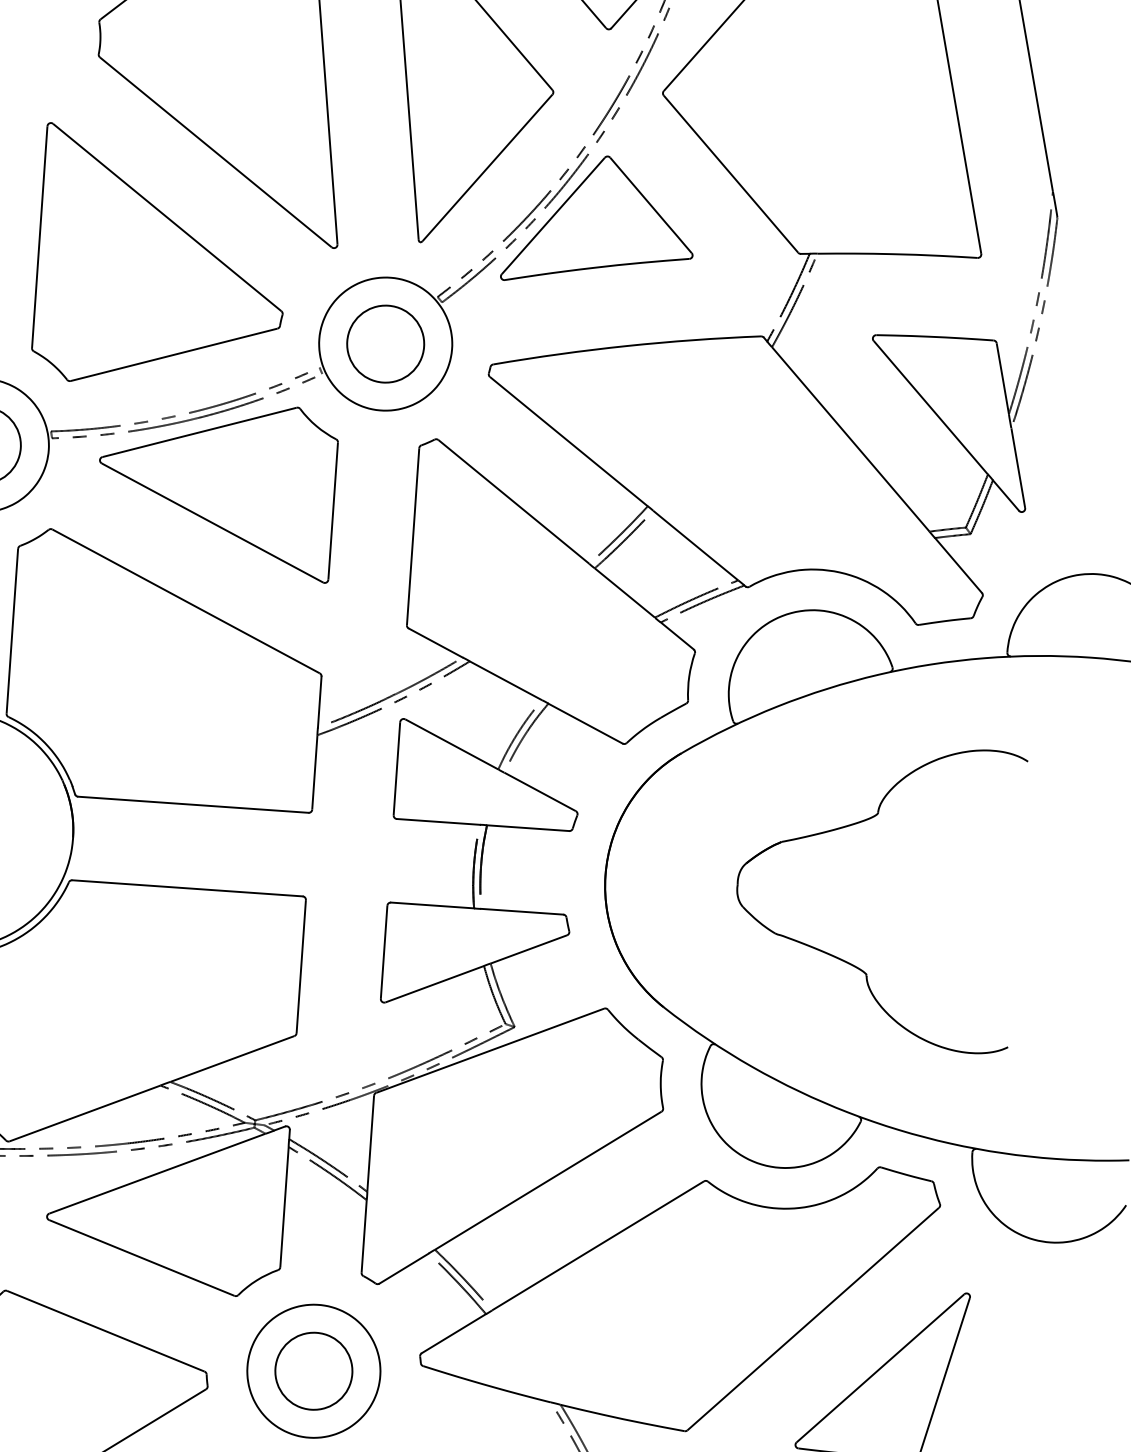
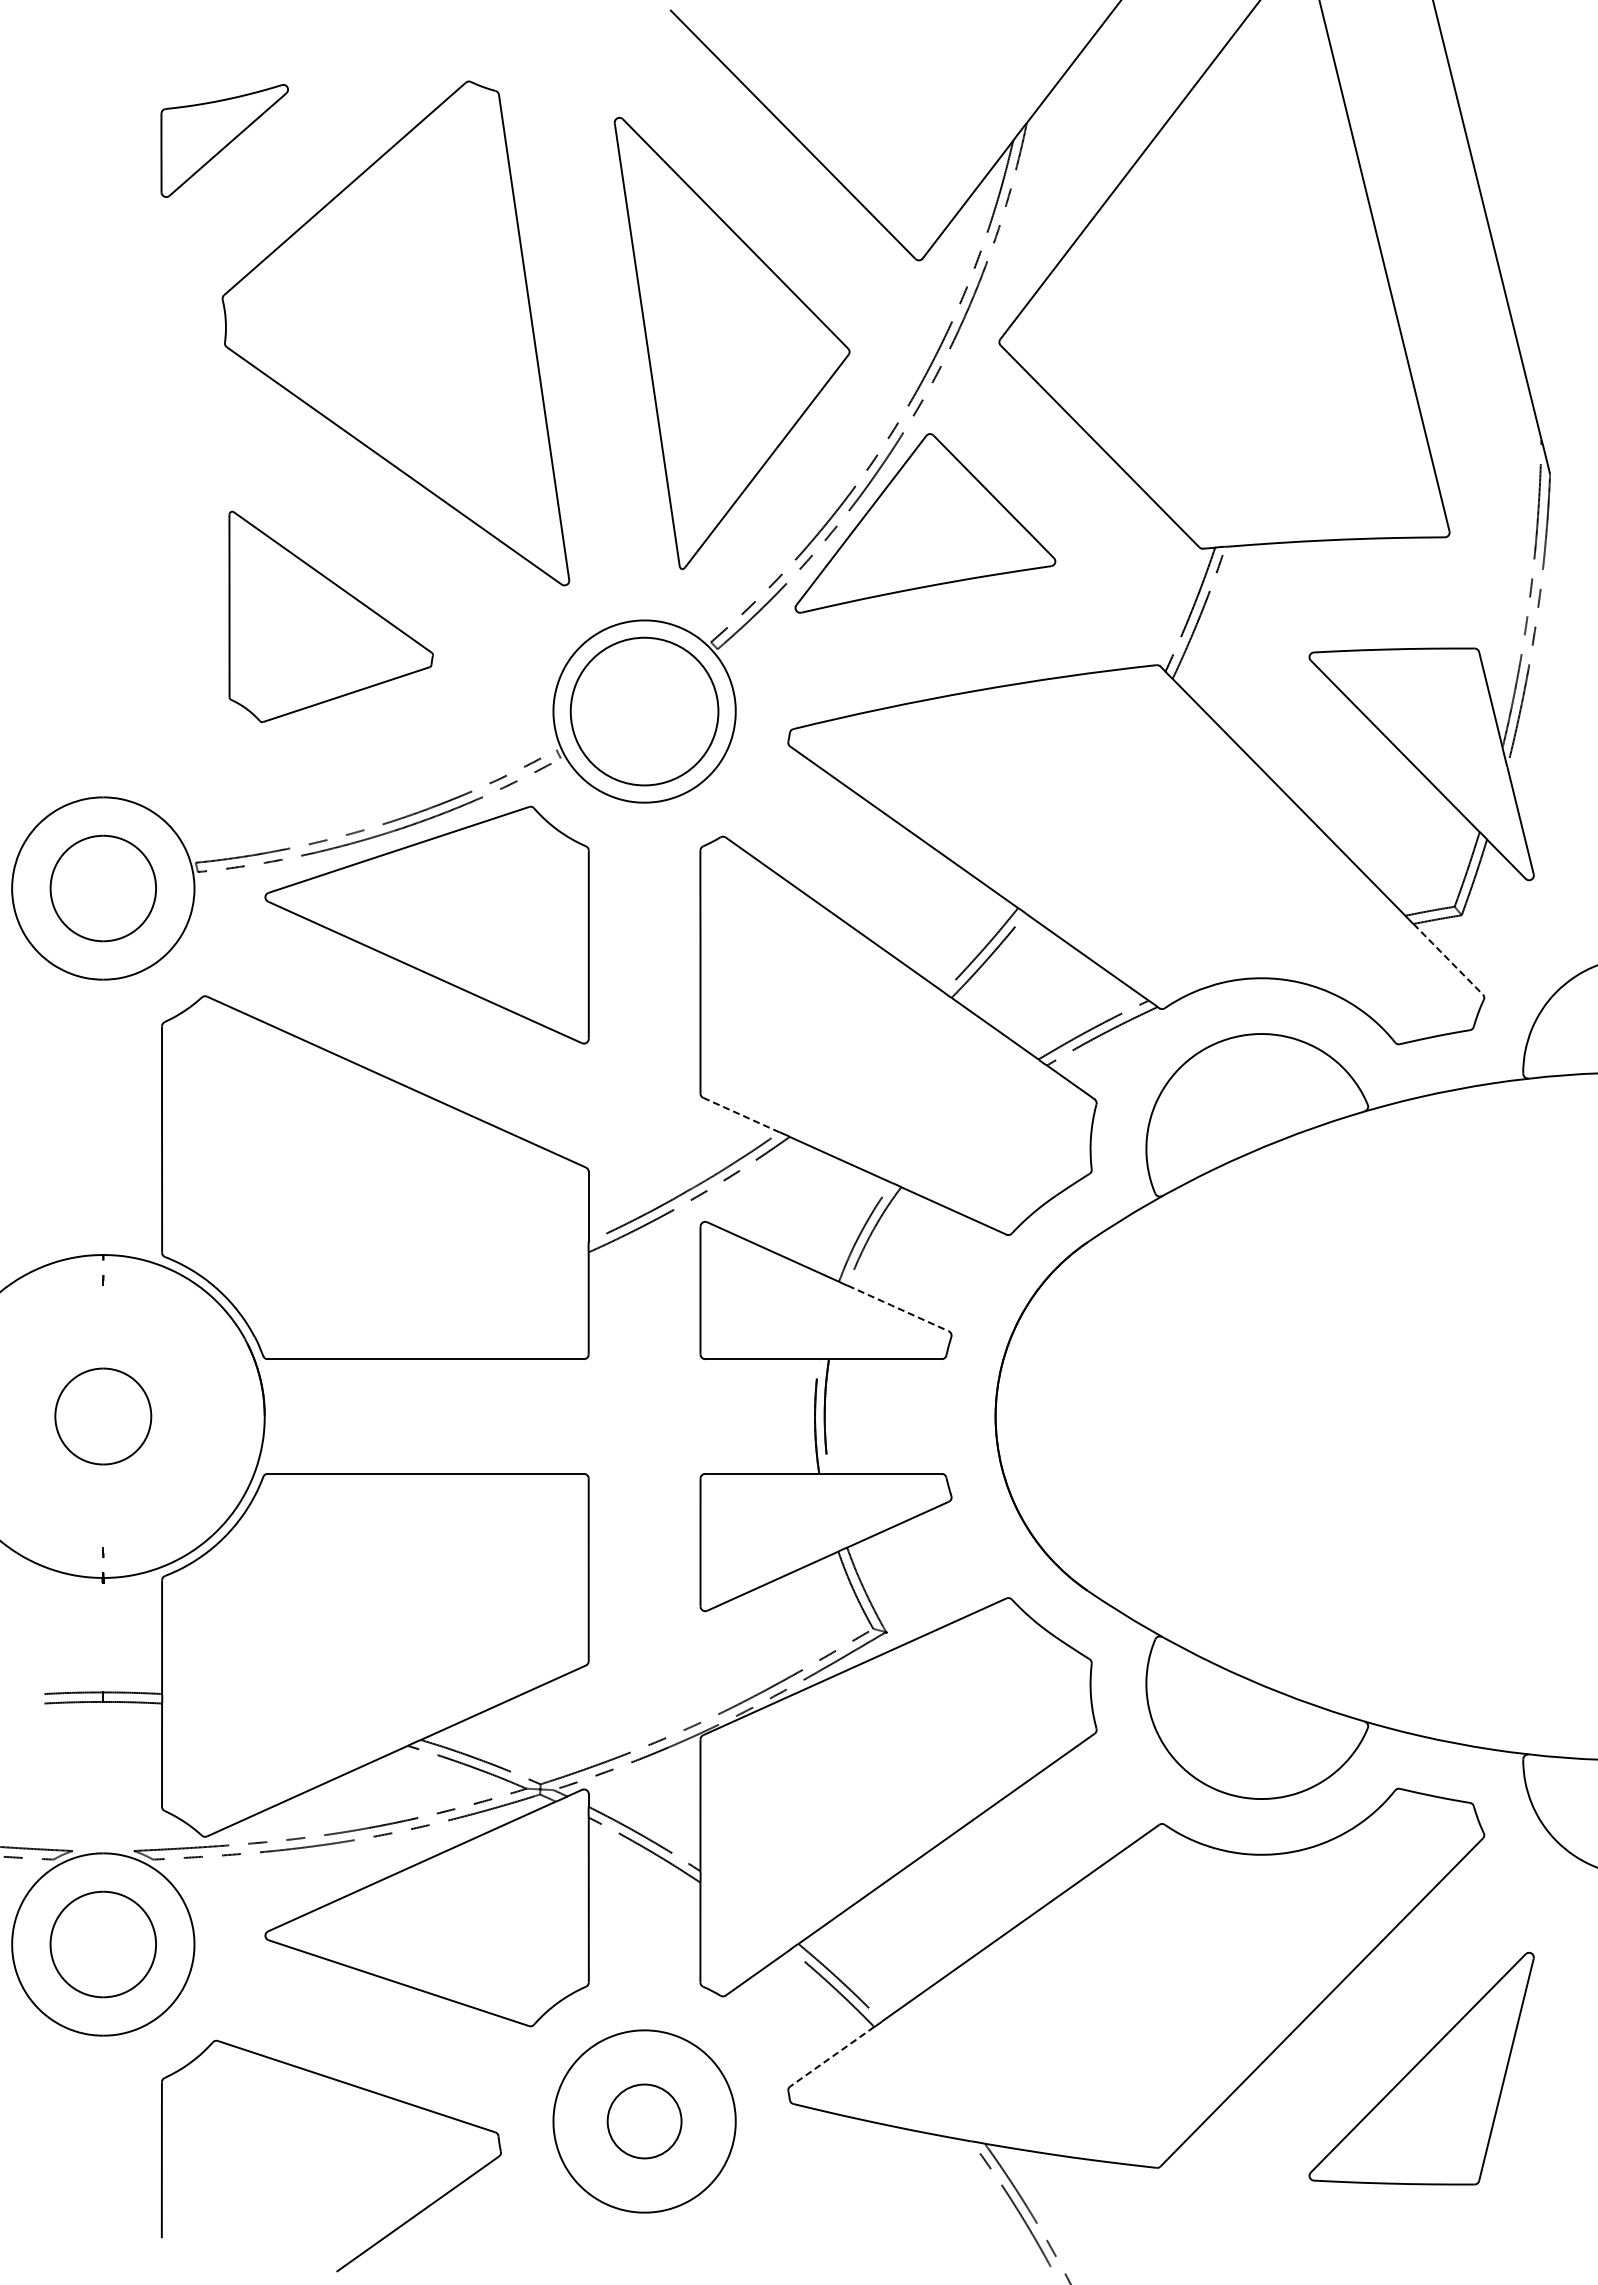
part: (161, 258) -> (330, 616), size x0.6
circle: (385, 344) -> (644, 711), size x1.4
line: (958, 565) -> (1448, 959), solid -> dashed
line: (435, 643) -> (741, 1115), solid -> dashed
line: (539, 791) -> (897, 1308), solid -> dashed
part: (856, 824) -> (1333, 1322), removed
line: (453, 1334) -> (831, 2057), solid -> dashed
circle: (313, 1371) -> (644, 2121), size x0.7

